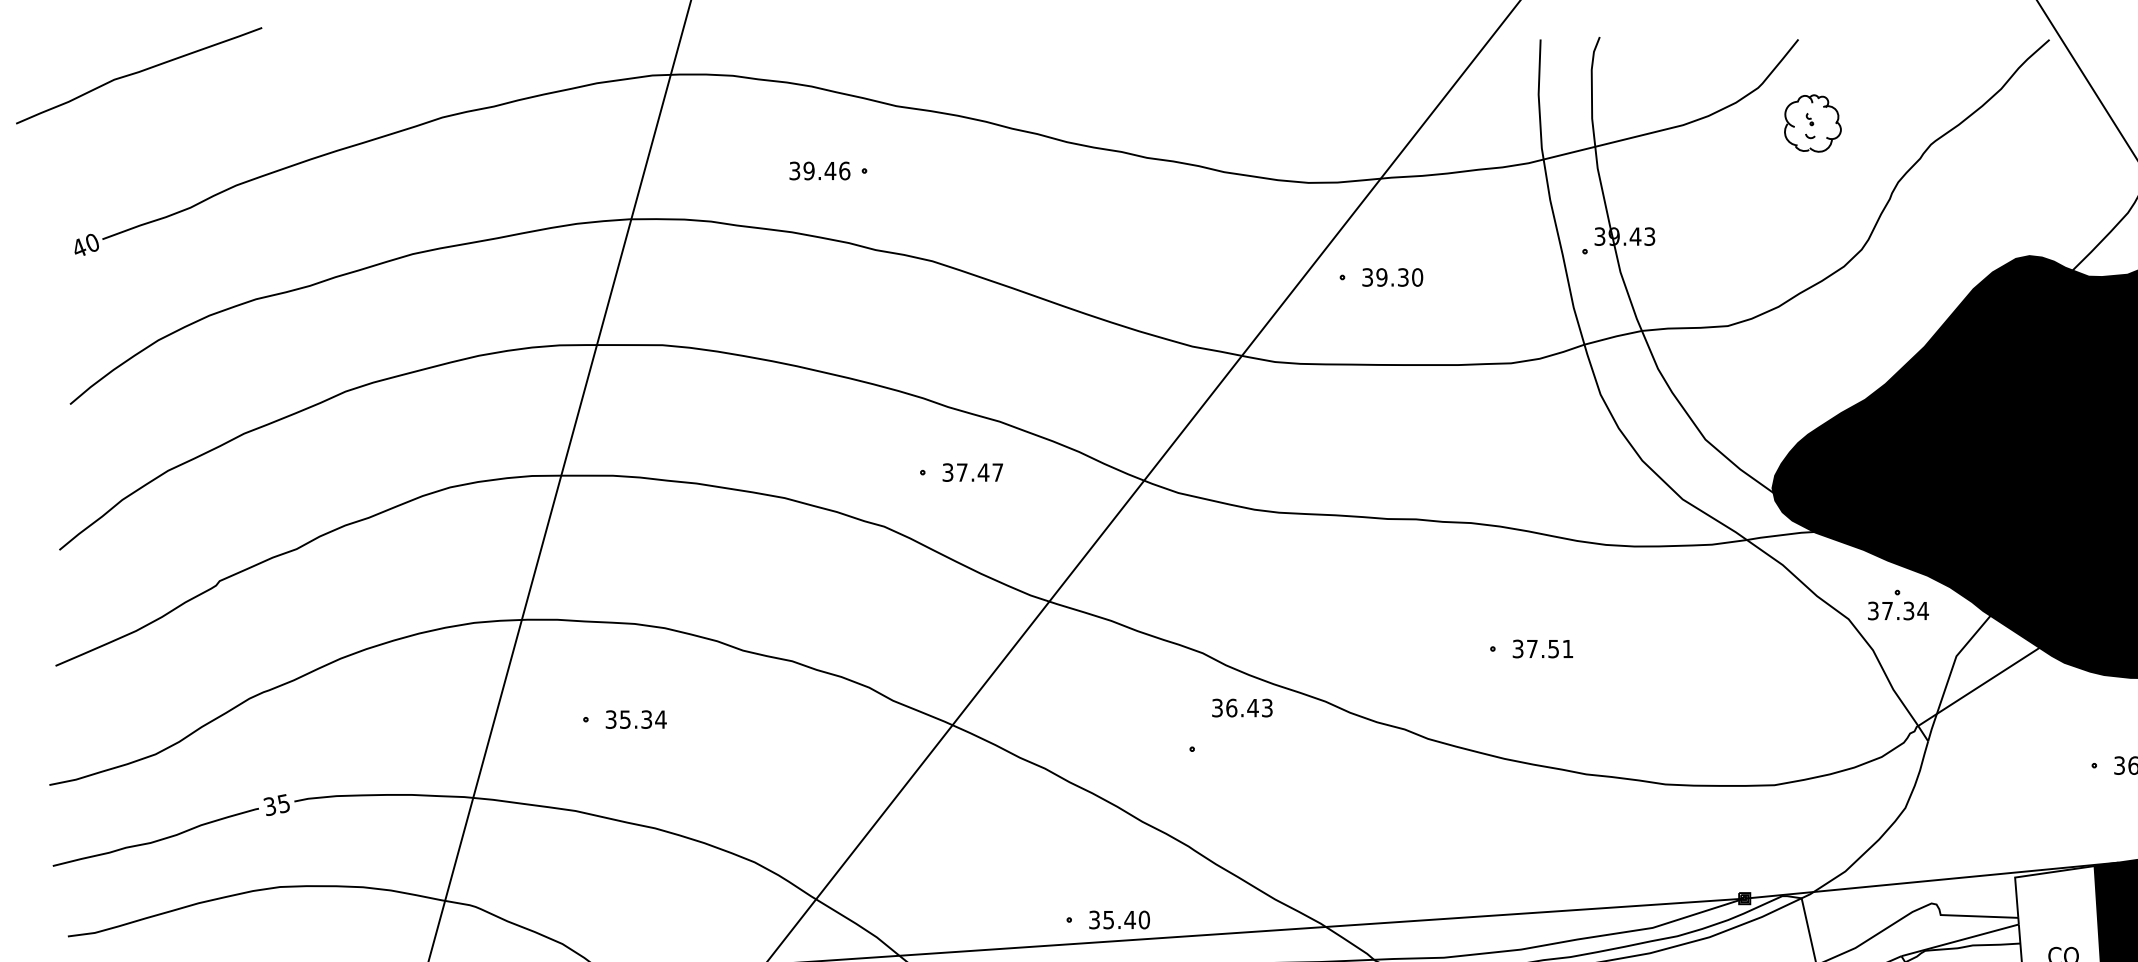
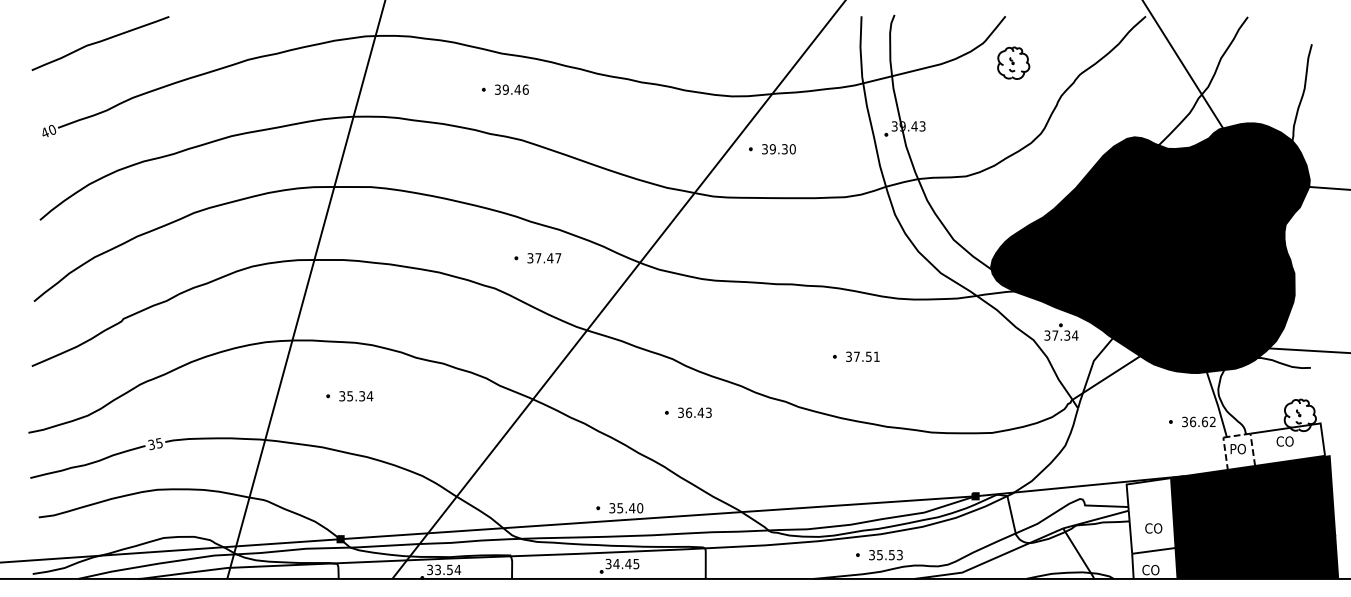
curve: (139, 73) -> (100, 42), moved
text: (819, 170) -> (511, 89), moved
text: (1241, 707) -> (694, 412), moved

